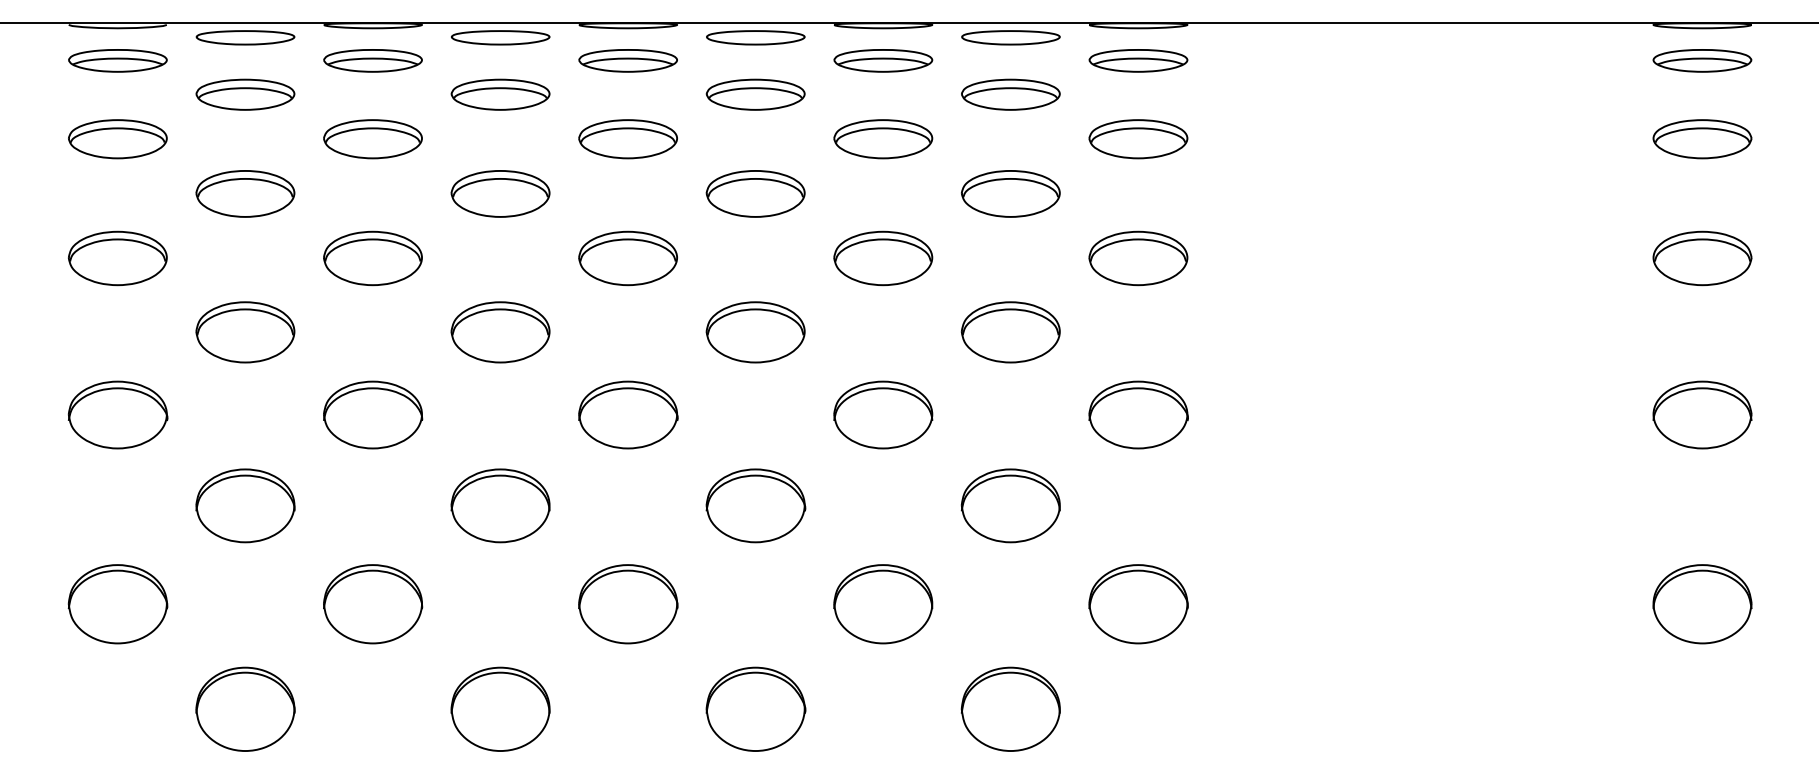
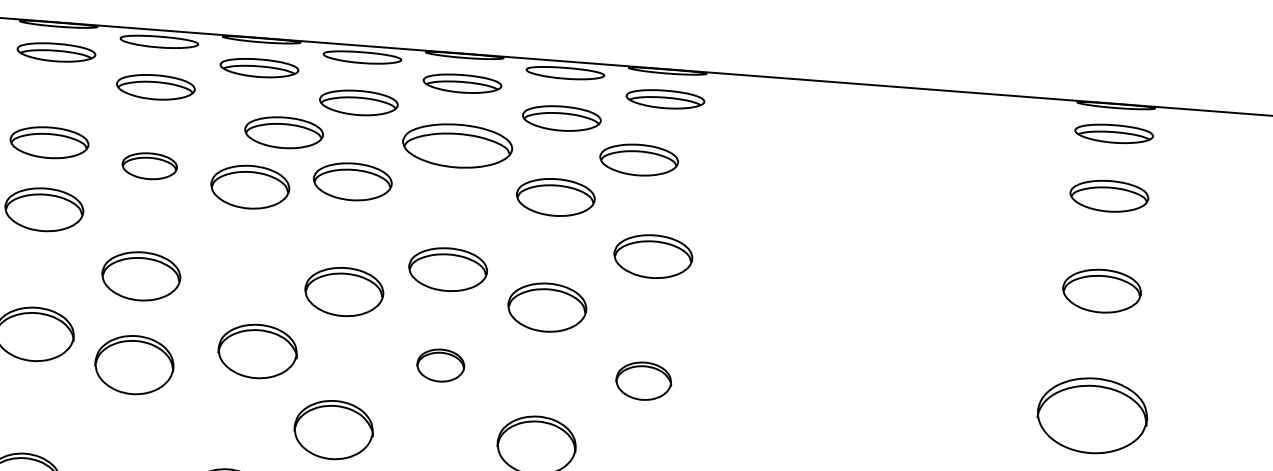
part: (372, 139) -> (49, 142), moved
part: (627, 139) -> (283, 132), moved
part: (883, 139) -> (457, 146), size x1.4
part: (1138, 139) -> (639, 160), moved
part: (500, 193) -> (149, 165), size x0.7
part: (627, 258) -> (249, 187), moved
part: (883, 258) -> (448, 269), moved
part: (628, 414) -> (257, 351), moved
part: (883, 414) -> (440, 365), size x0.6
part: (1138, 414) -> (643, 380), size x0.7
part: (1702, 414) -> (1092, 415), size x1.4
part: (500, 505) -> (134, 364), moved

